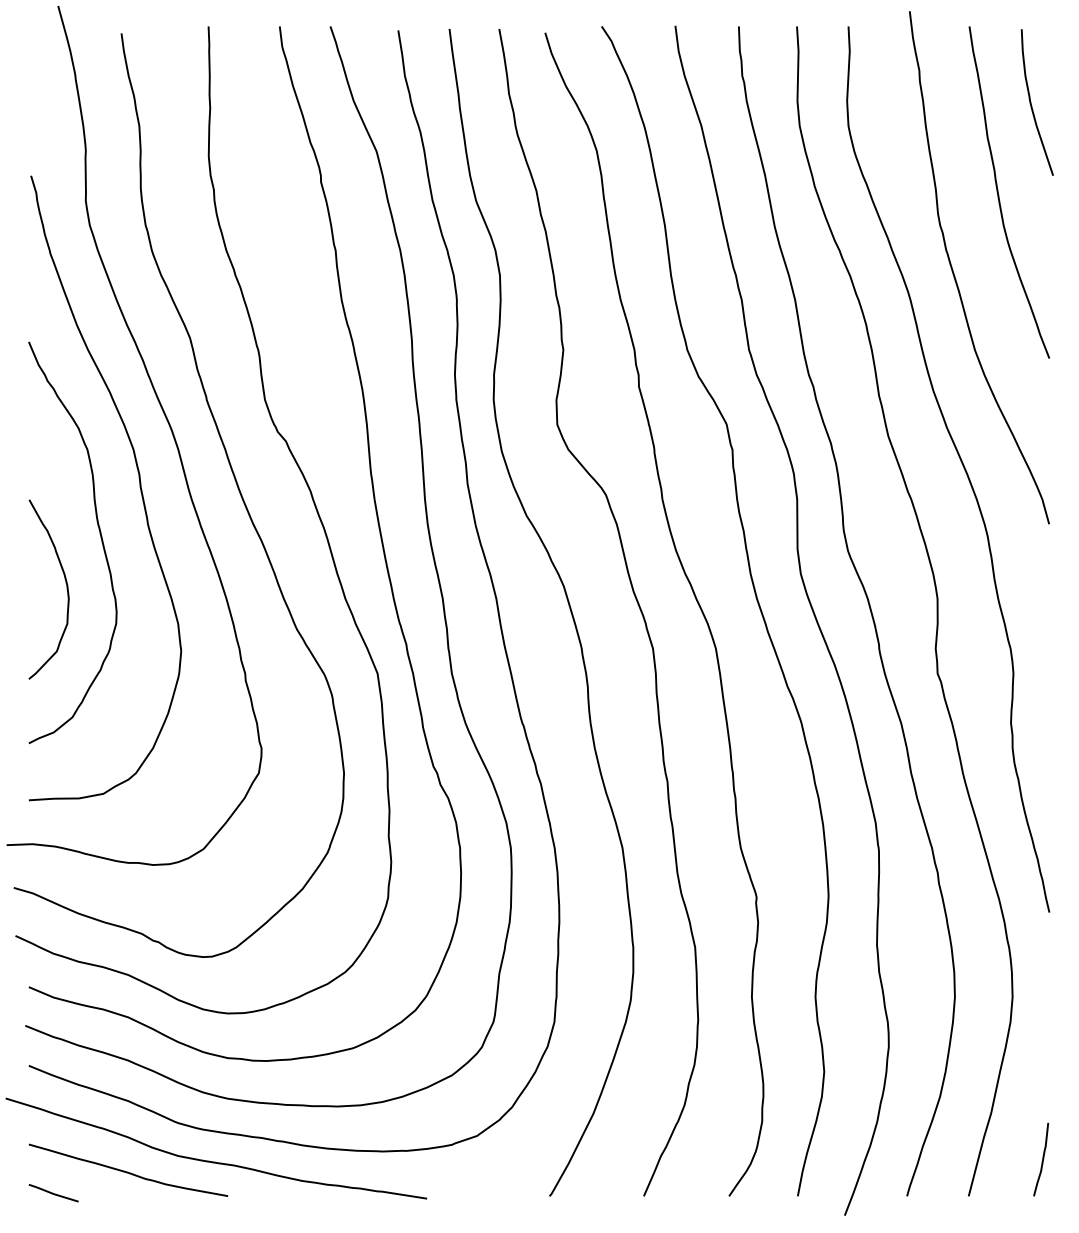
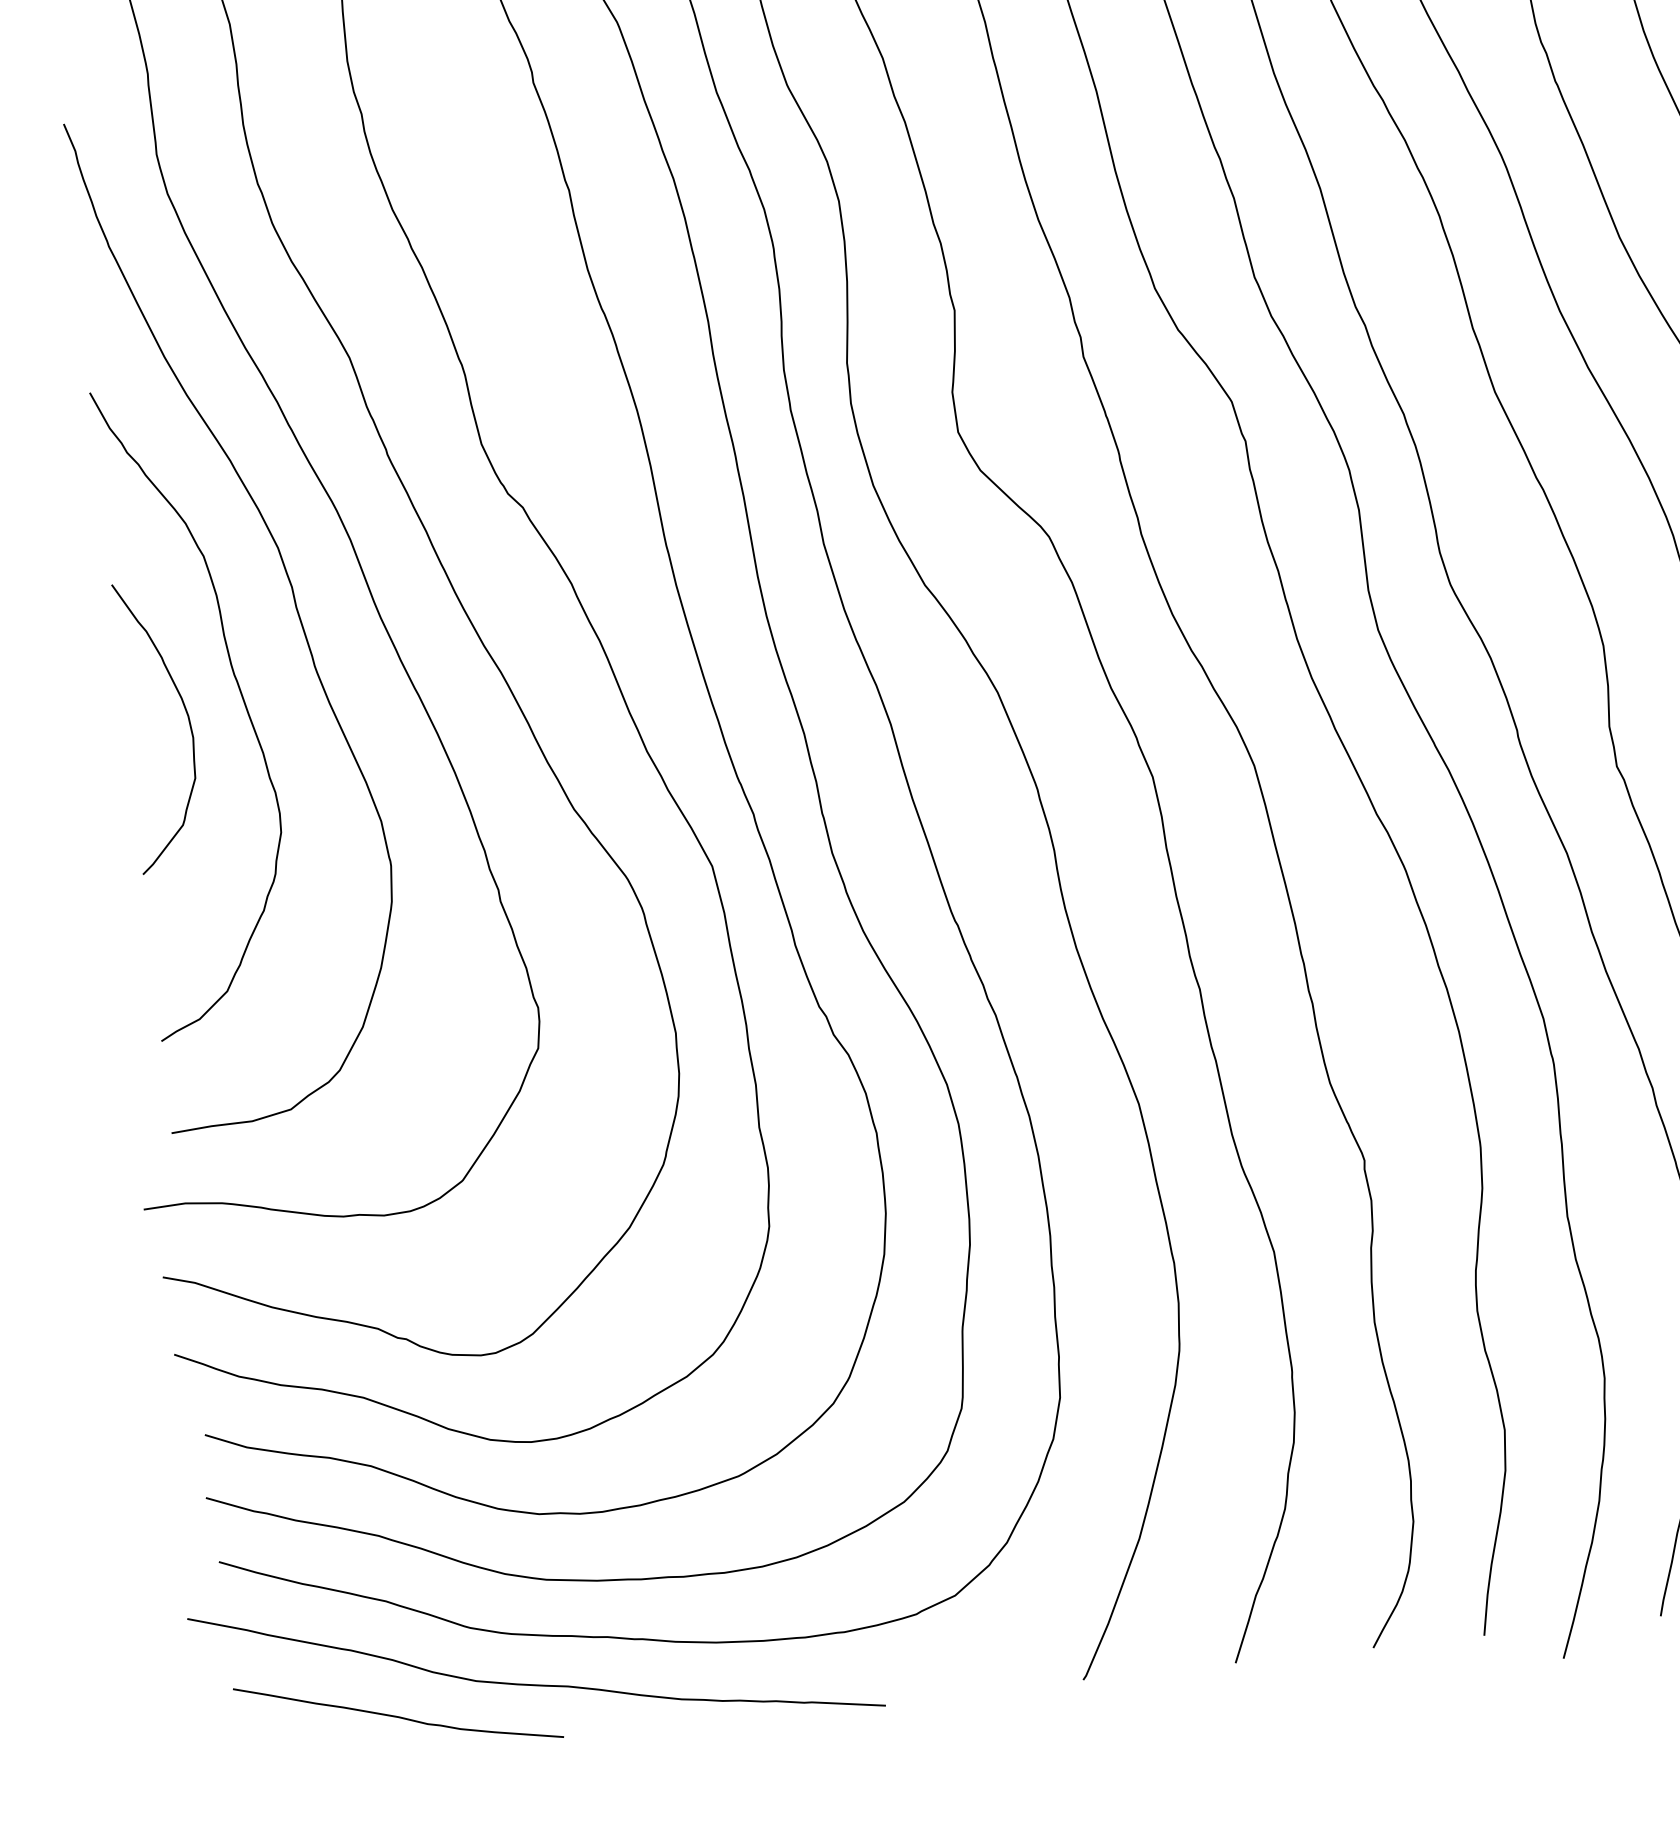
curve: (66, 589) -> (187, 722), moved
line: (53, 1193) -> (281, 1763), removed

